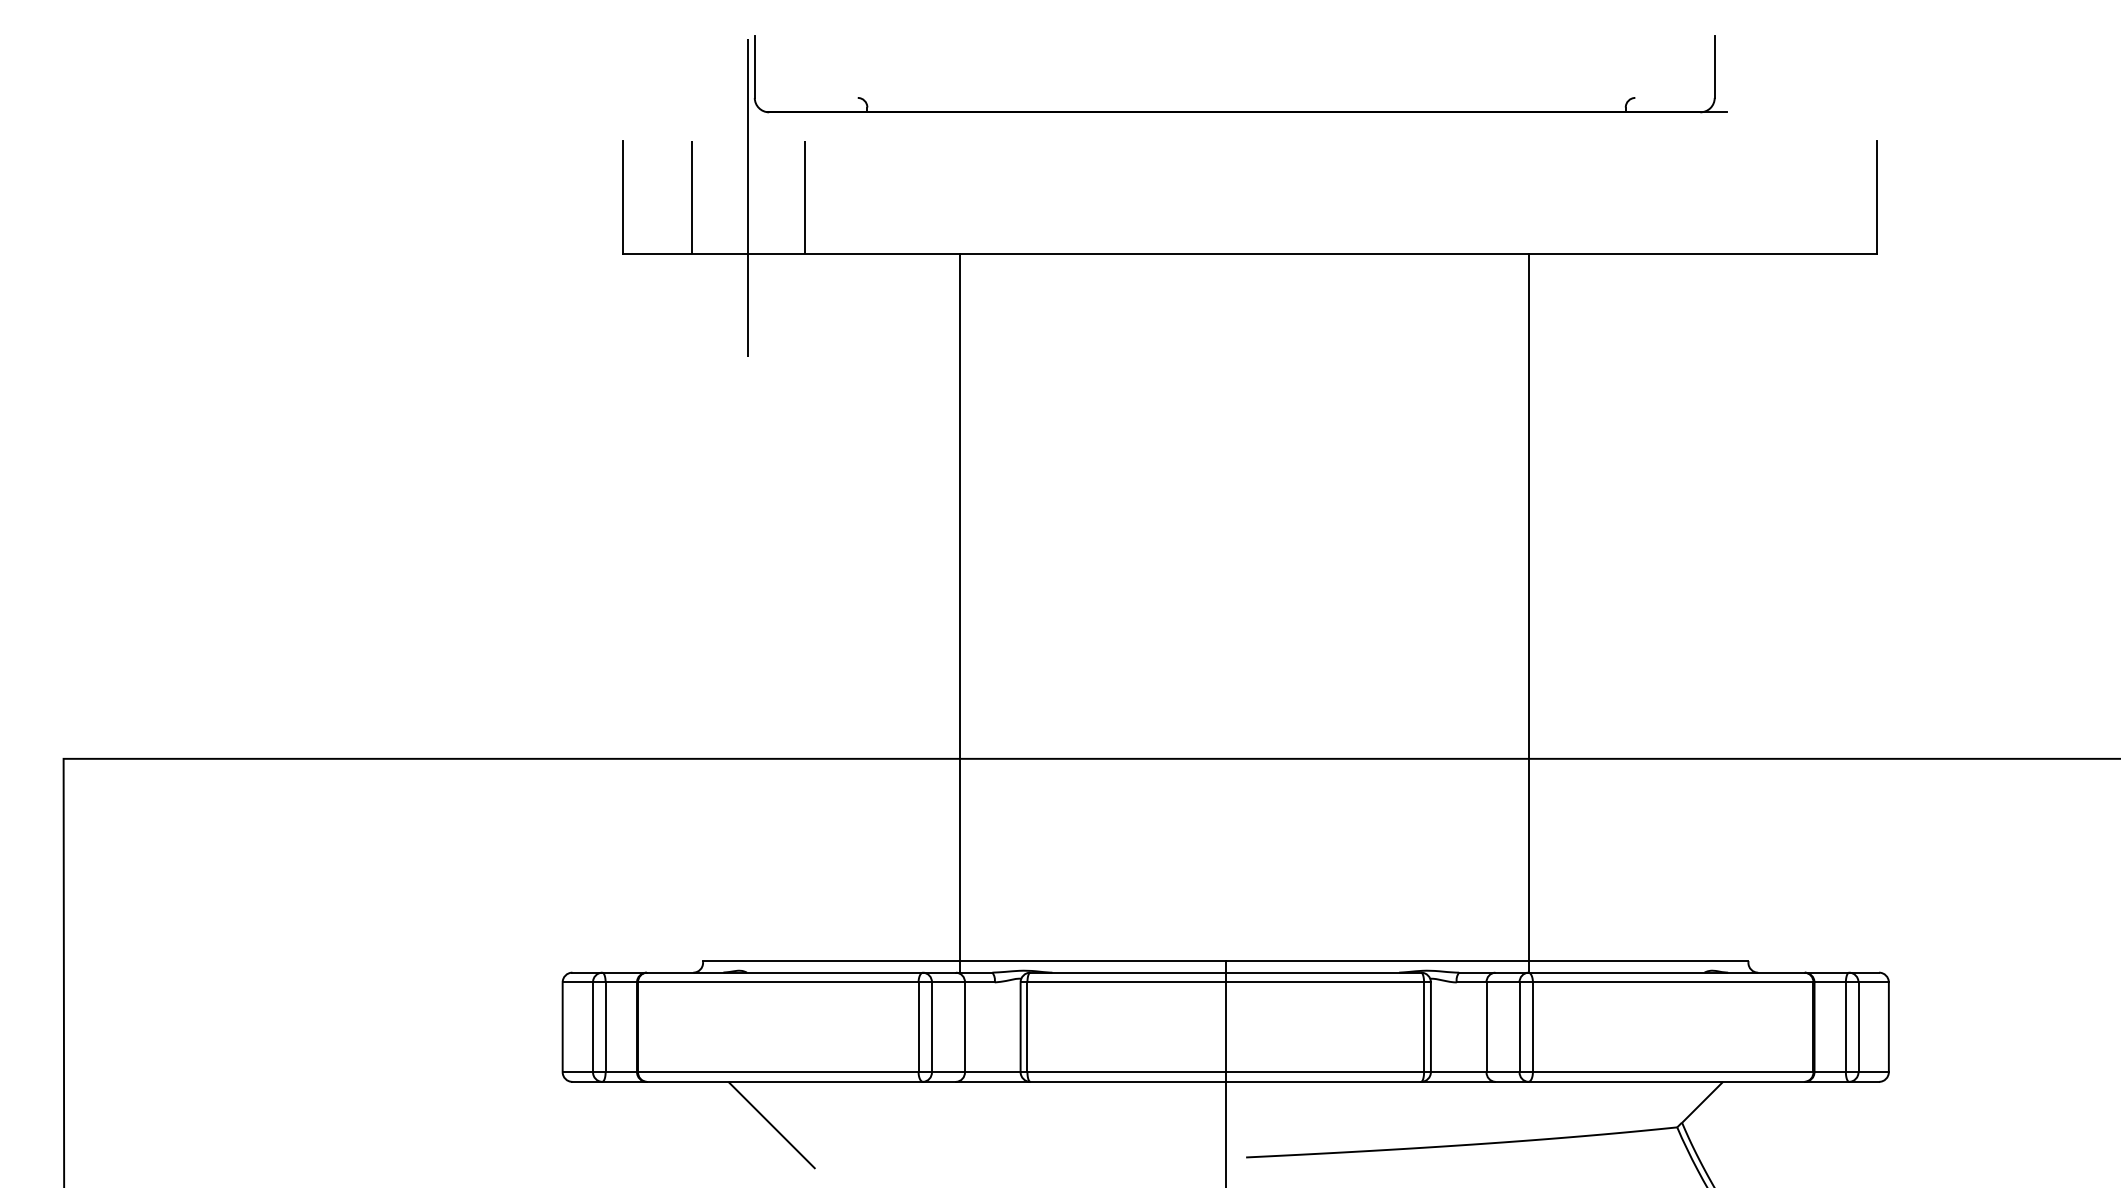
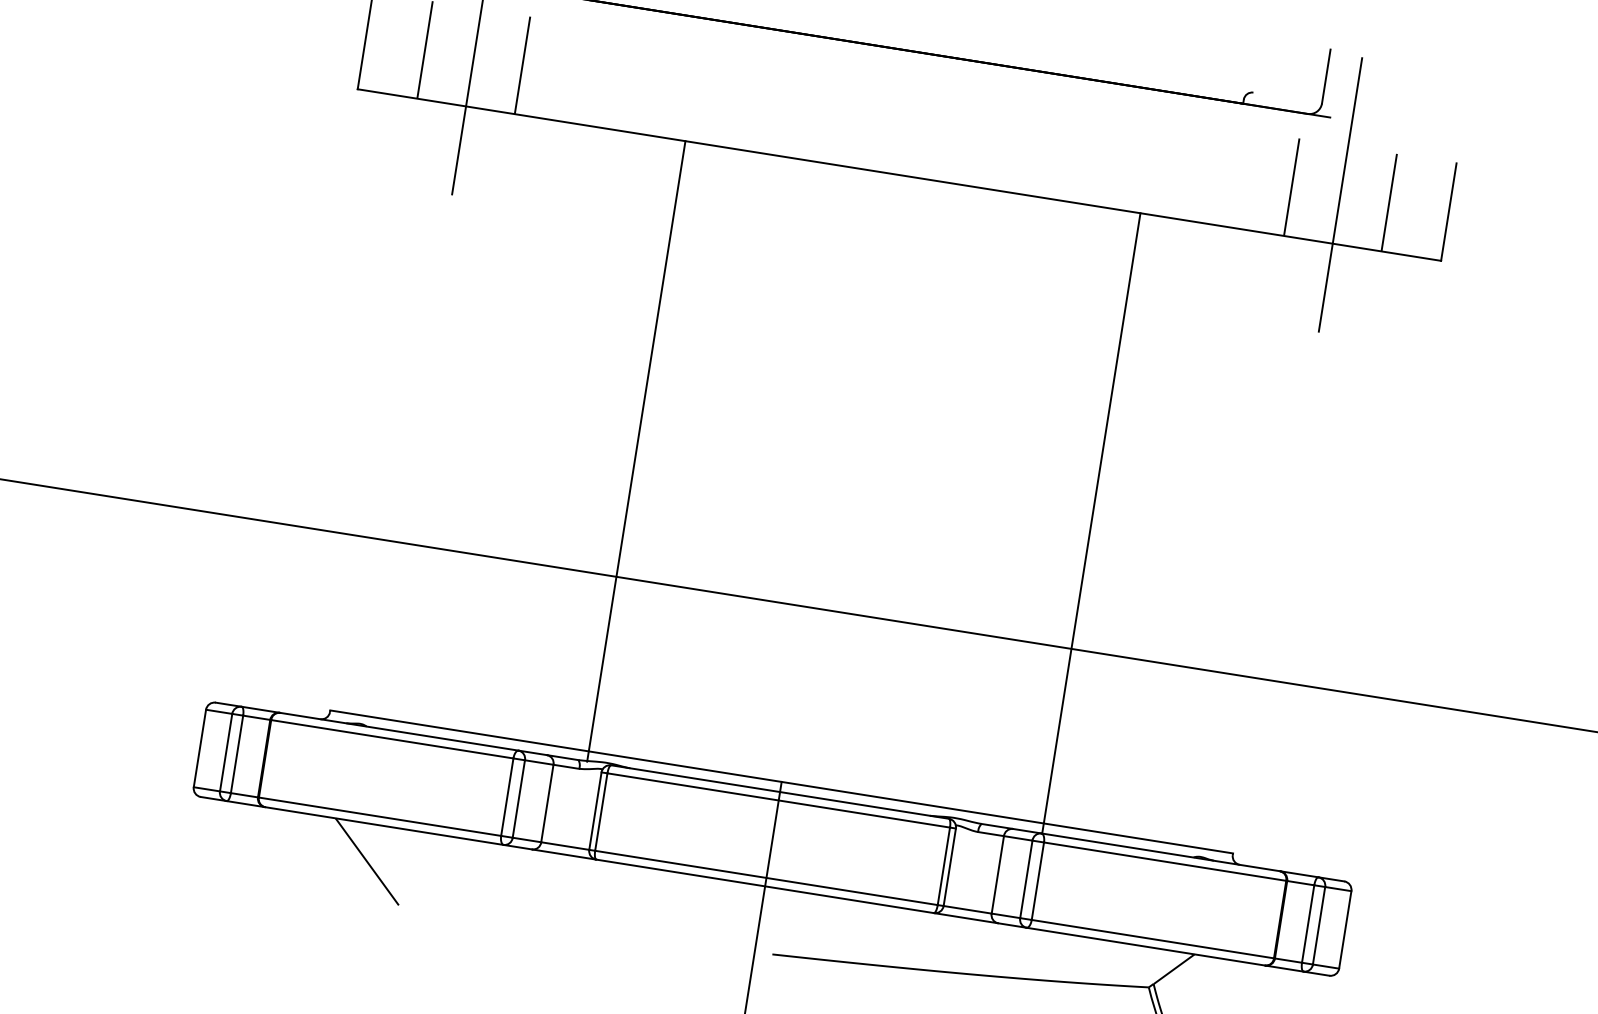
line: (1695, 197) -> (1291, 186), added
line: (1751, 197) -> (1340, 194), added
line: (1808, 197) -> (1389, 202), added
line: (960, 613) -> (636, 451), moved

